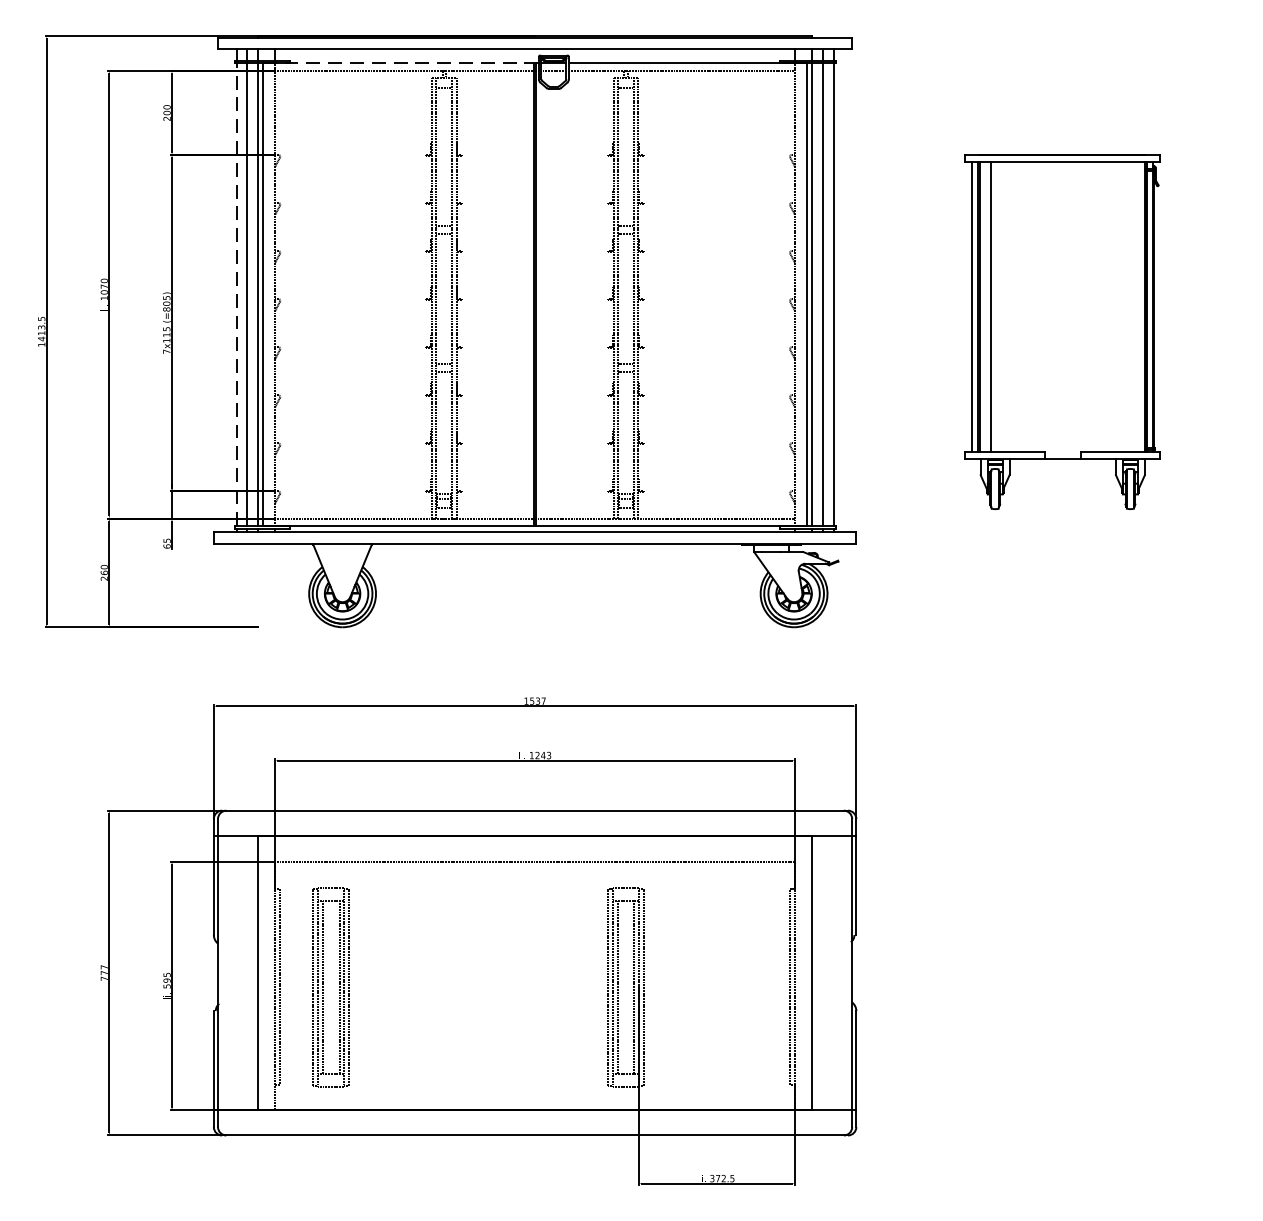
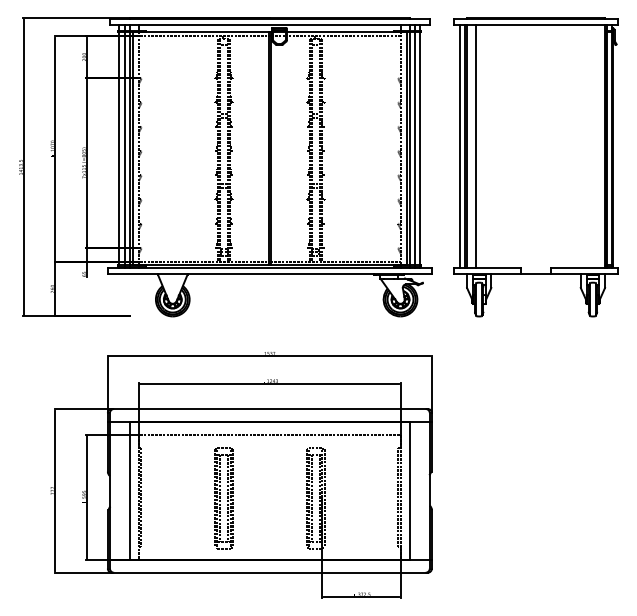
line: (399, 62) -> (201, 31), dashed -> solid
line: (236, 294) -> (119, 148), dashed -> solid
part: (1061, 331) -> (535, 167), size x1.67
part: (330, 988) -> (223, 498), moved

